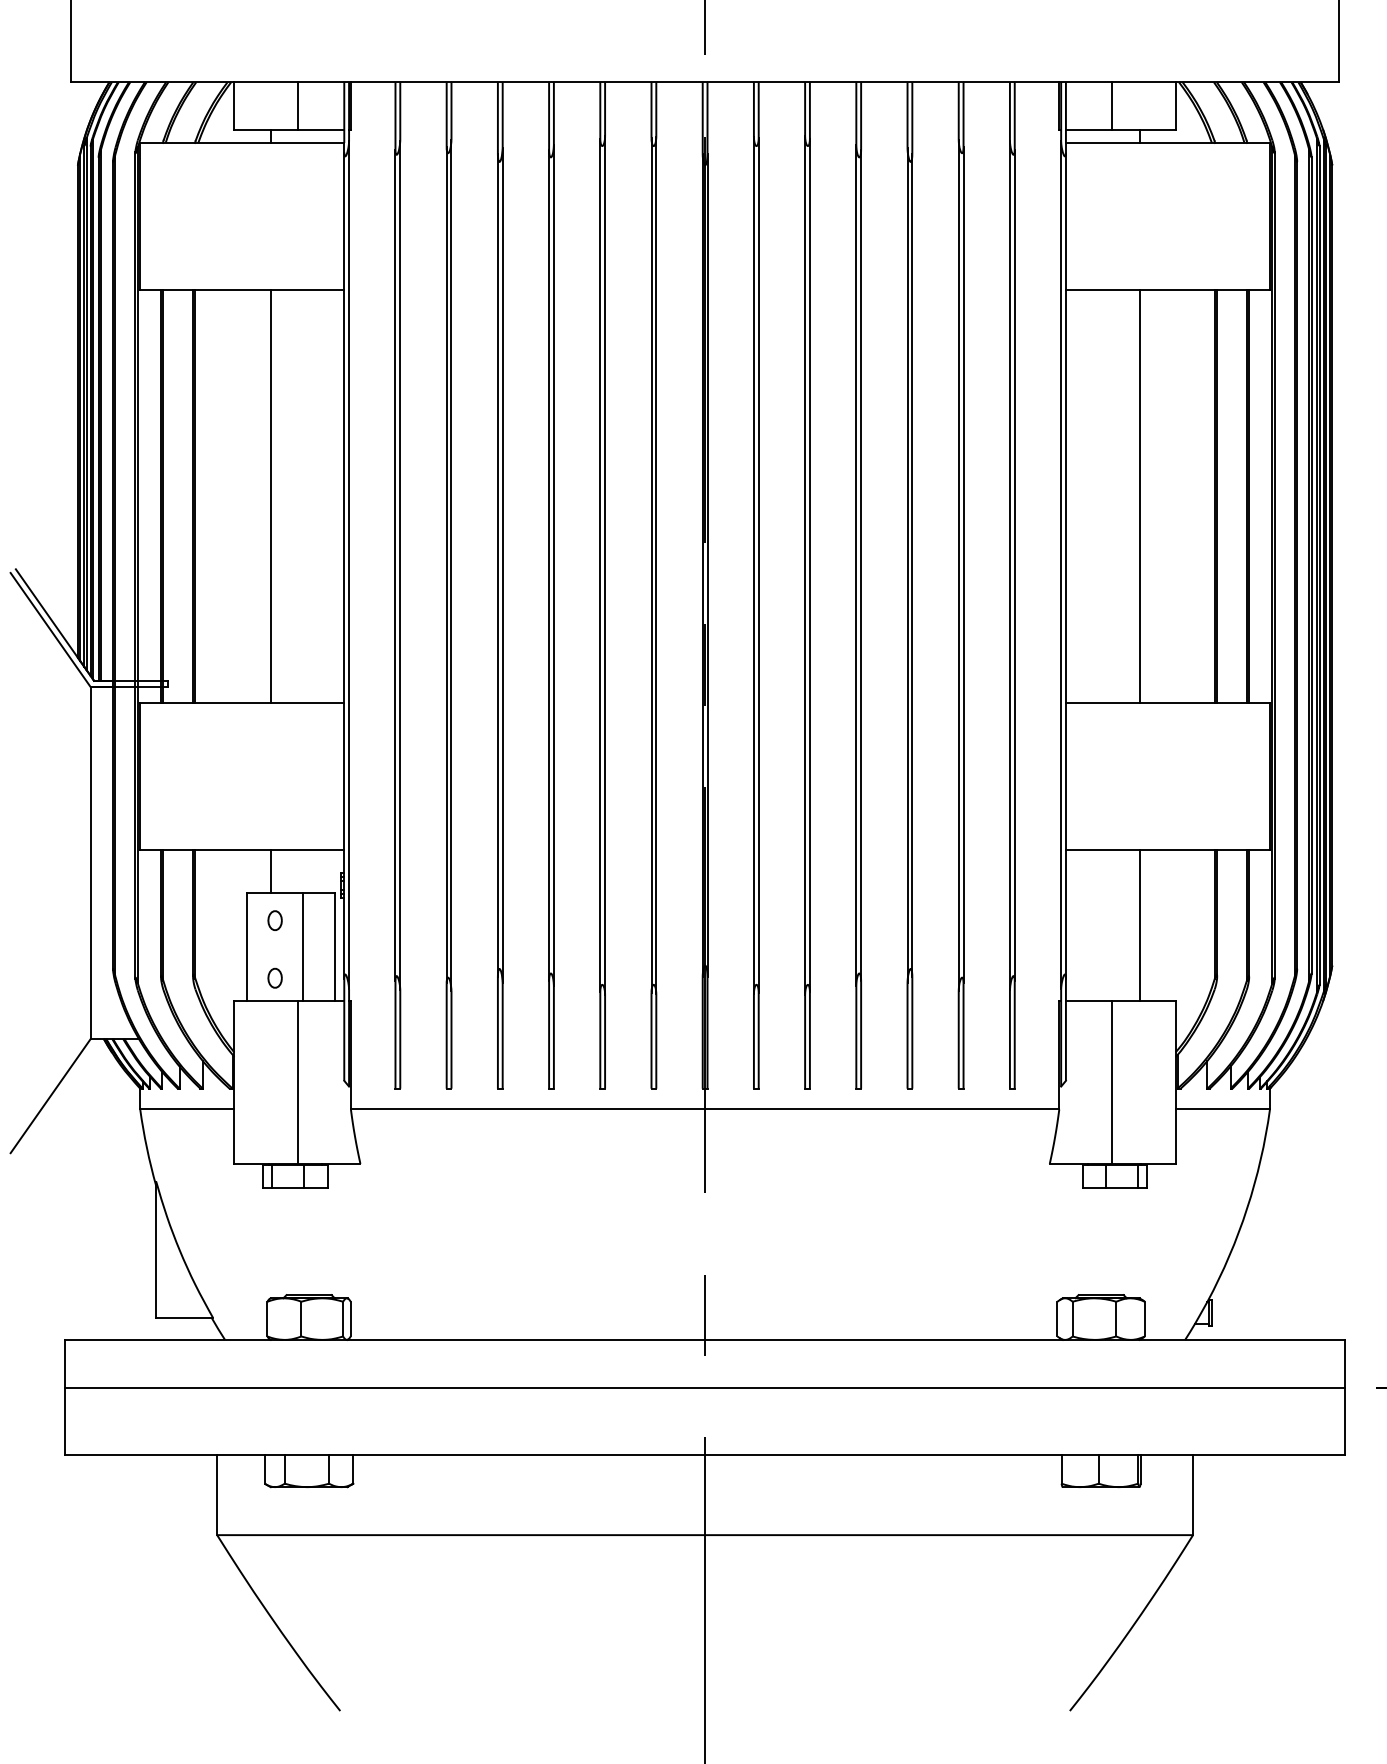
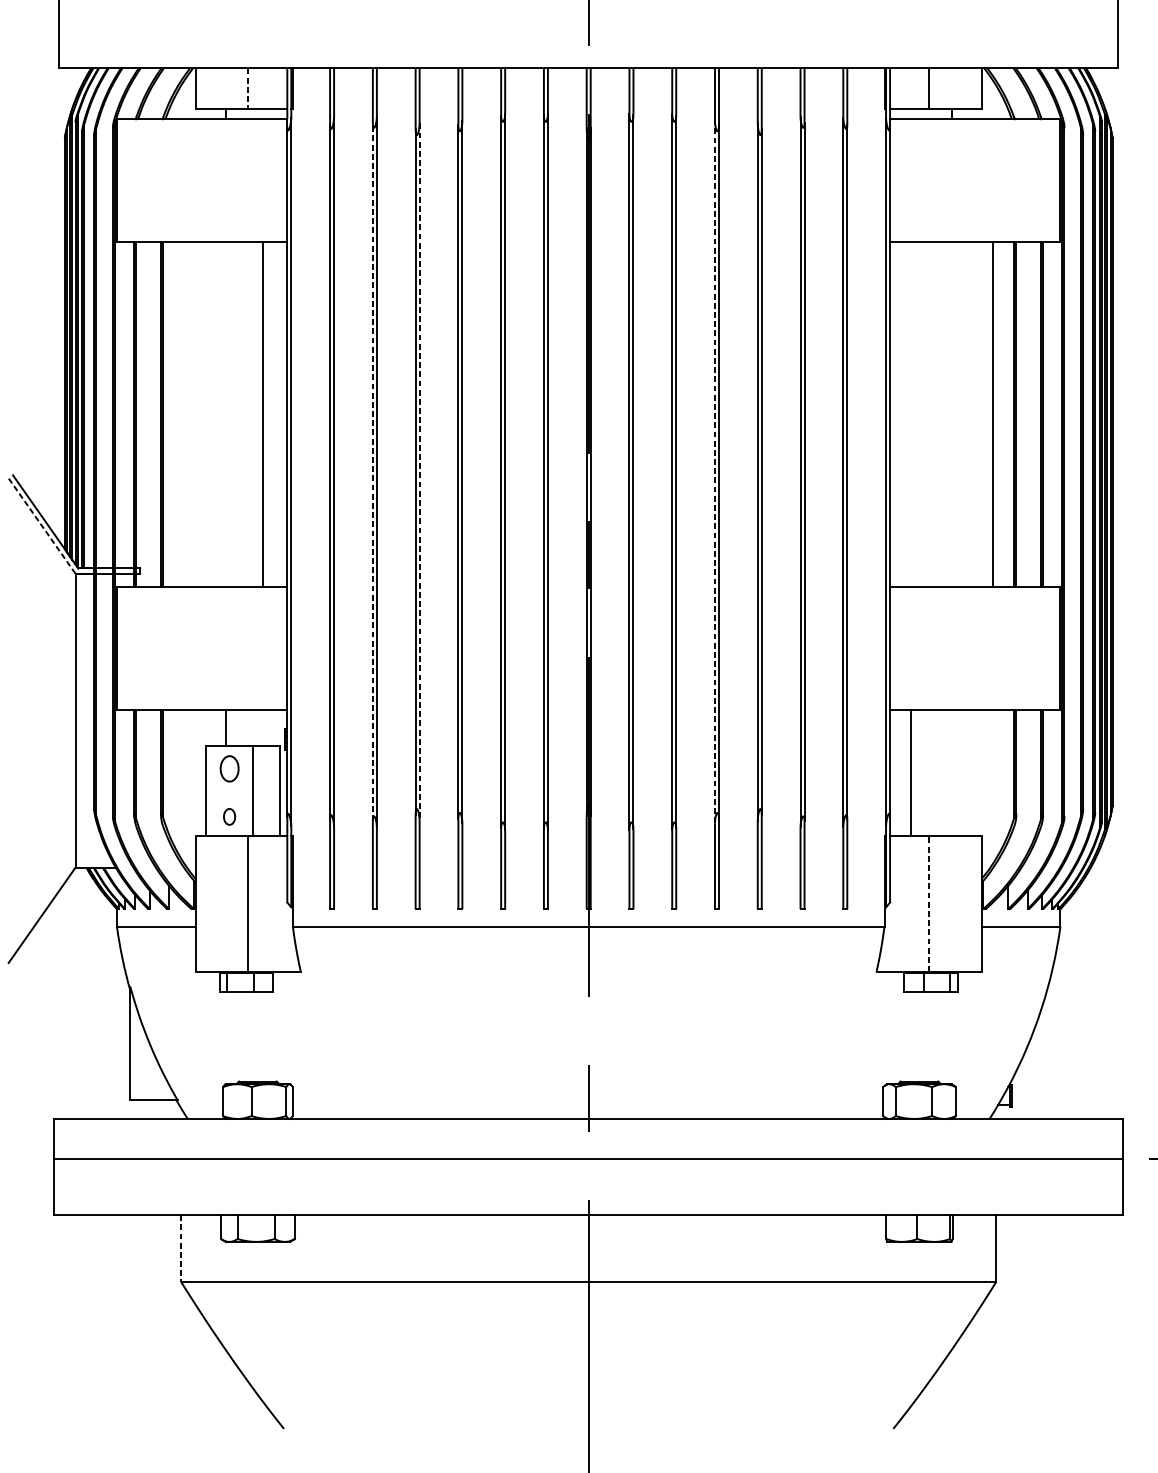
line: (297, 106) -> (248, 88), solid -> dashed
line: (270, 496) -> (263, 414), moved
line: (1139, 496) -> (993, 414), moved
line: (856, 564) -> (715, 471), solid -> dashed
line: (446, 565) -> (372, 472), solid -> dashed
line: (502, 565) -> (419, 472), solid -> dashed
line: (50, 630) -> (41, 526), solid -> dashed
part: (274, 920) -> (229, 768), size x1.6
line: (1139, 925) -> (910, 772), moved
line: (1112, 1082) -> (928, 903), solid -> dashed
line: (217, 1495) -> (181, 1248), solid -> dashed

